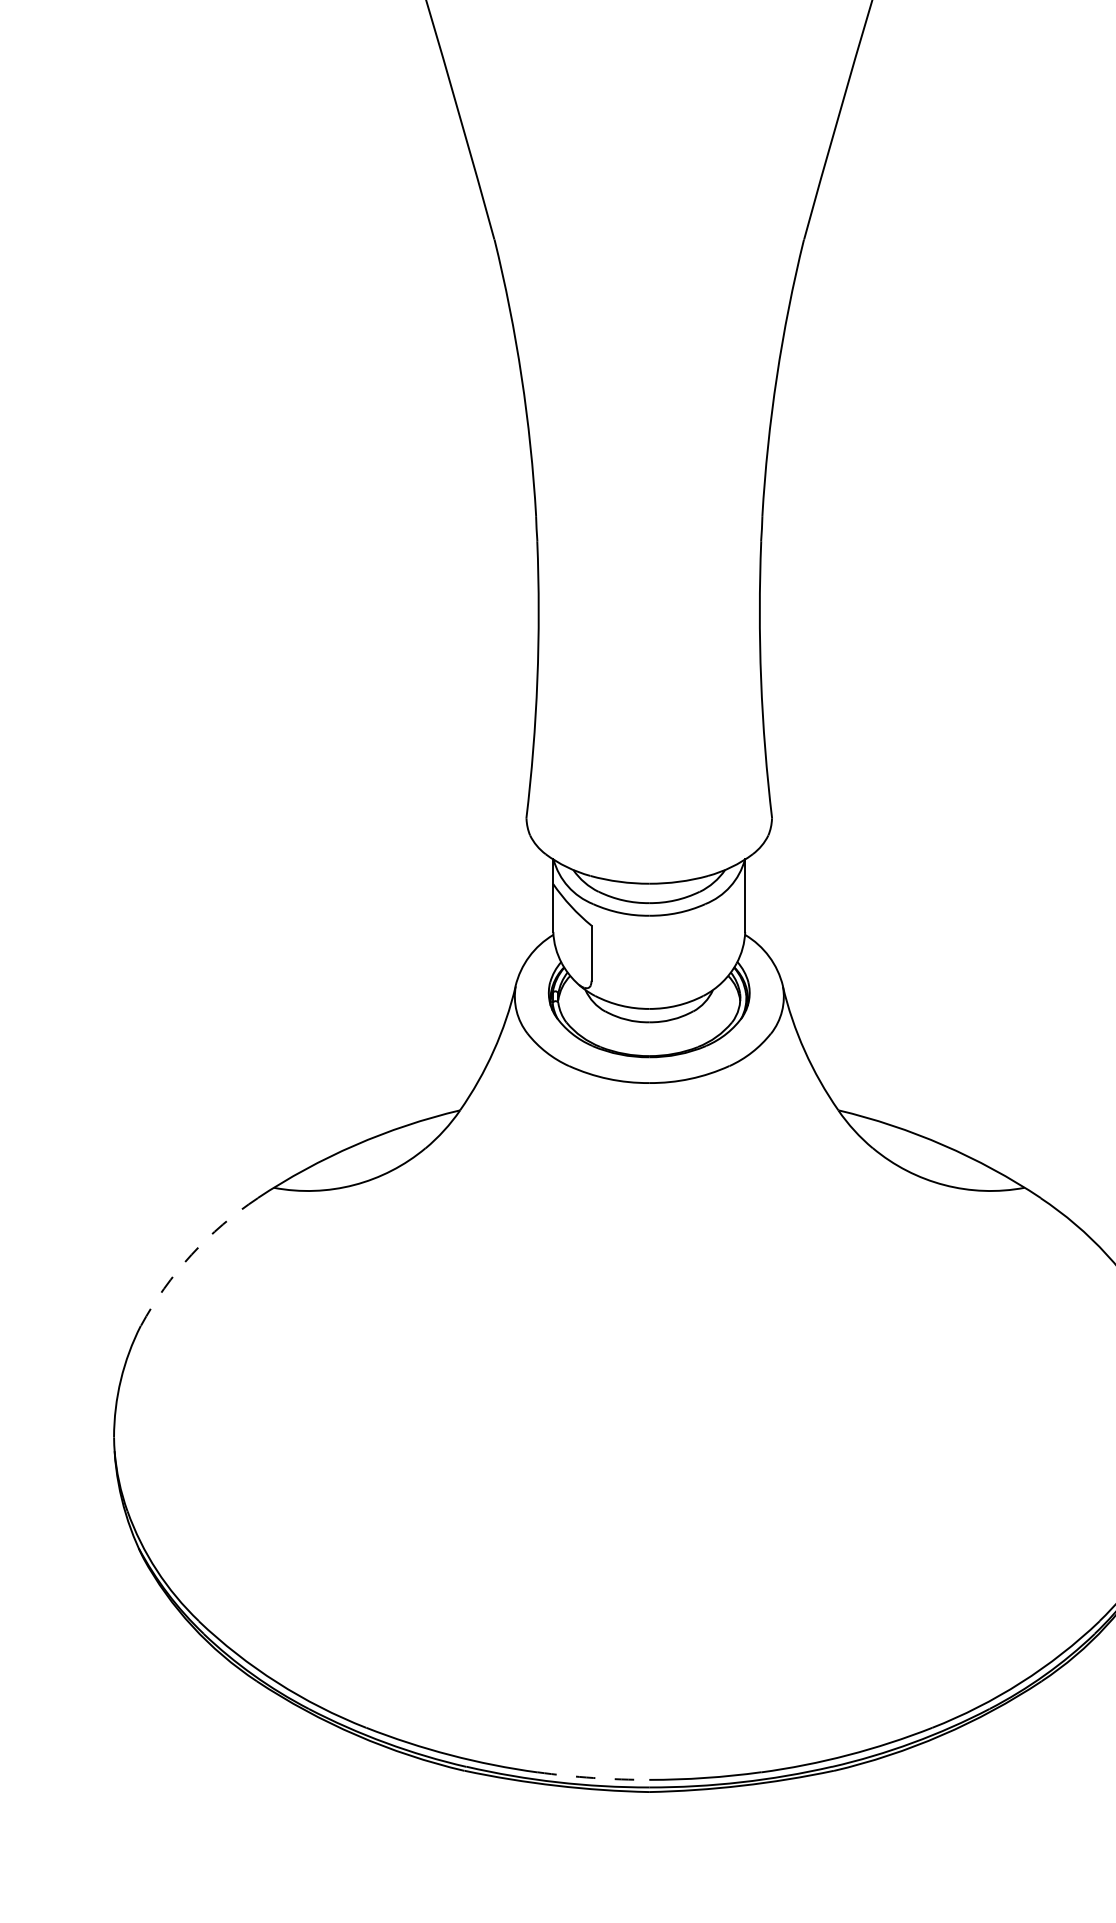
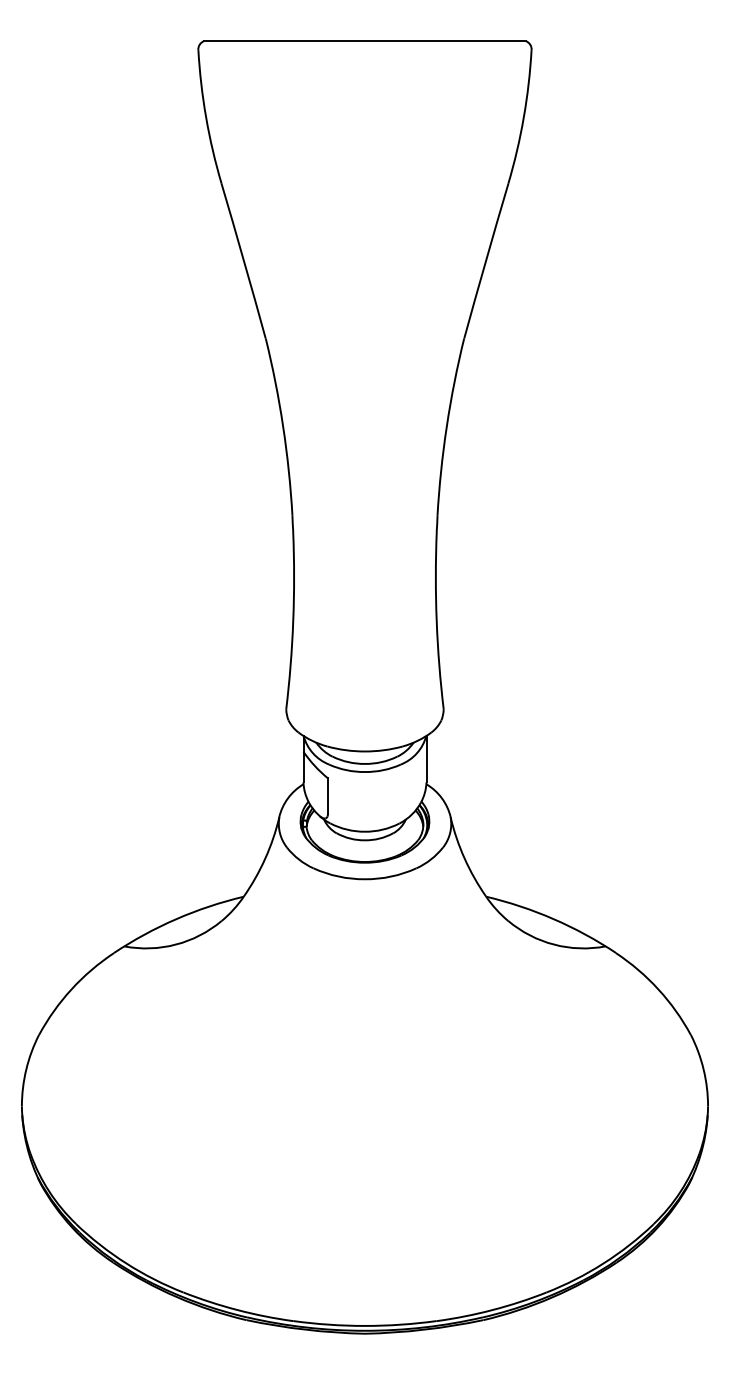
arc: (191, 1255) -> (71, 989), dashed -> solid
arc: (593, 1777) -> (329, 1324), dashed -> solid

